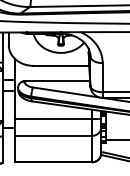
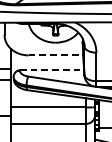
line: (61, 65) -> (56, 55), solid -> dashed
line: (57, 81) -> (52, 70), solid -> dashed

